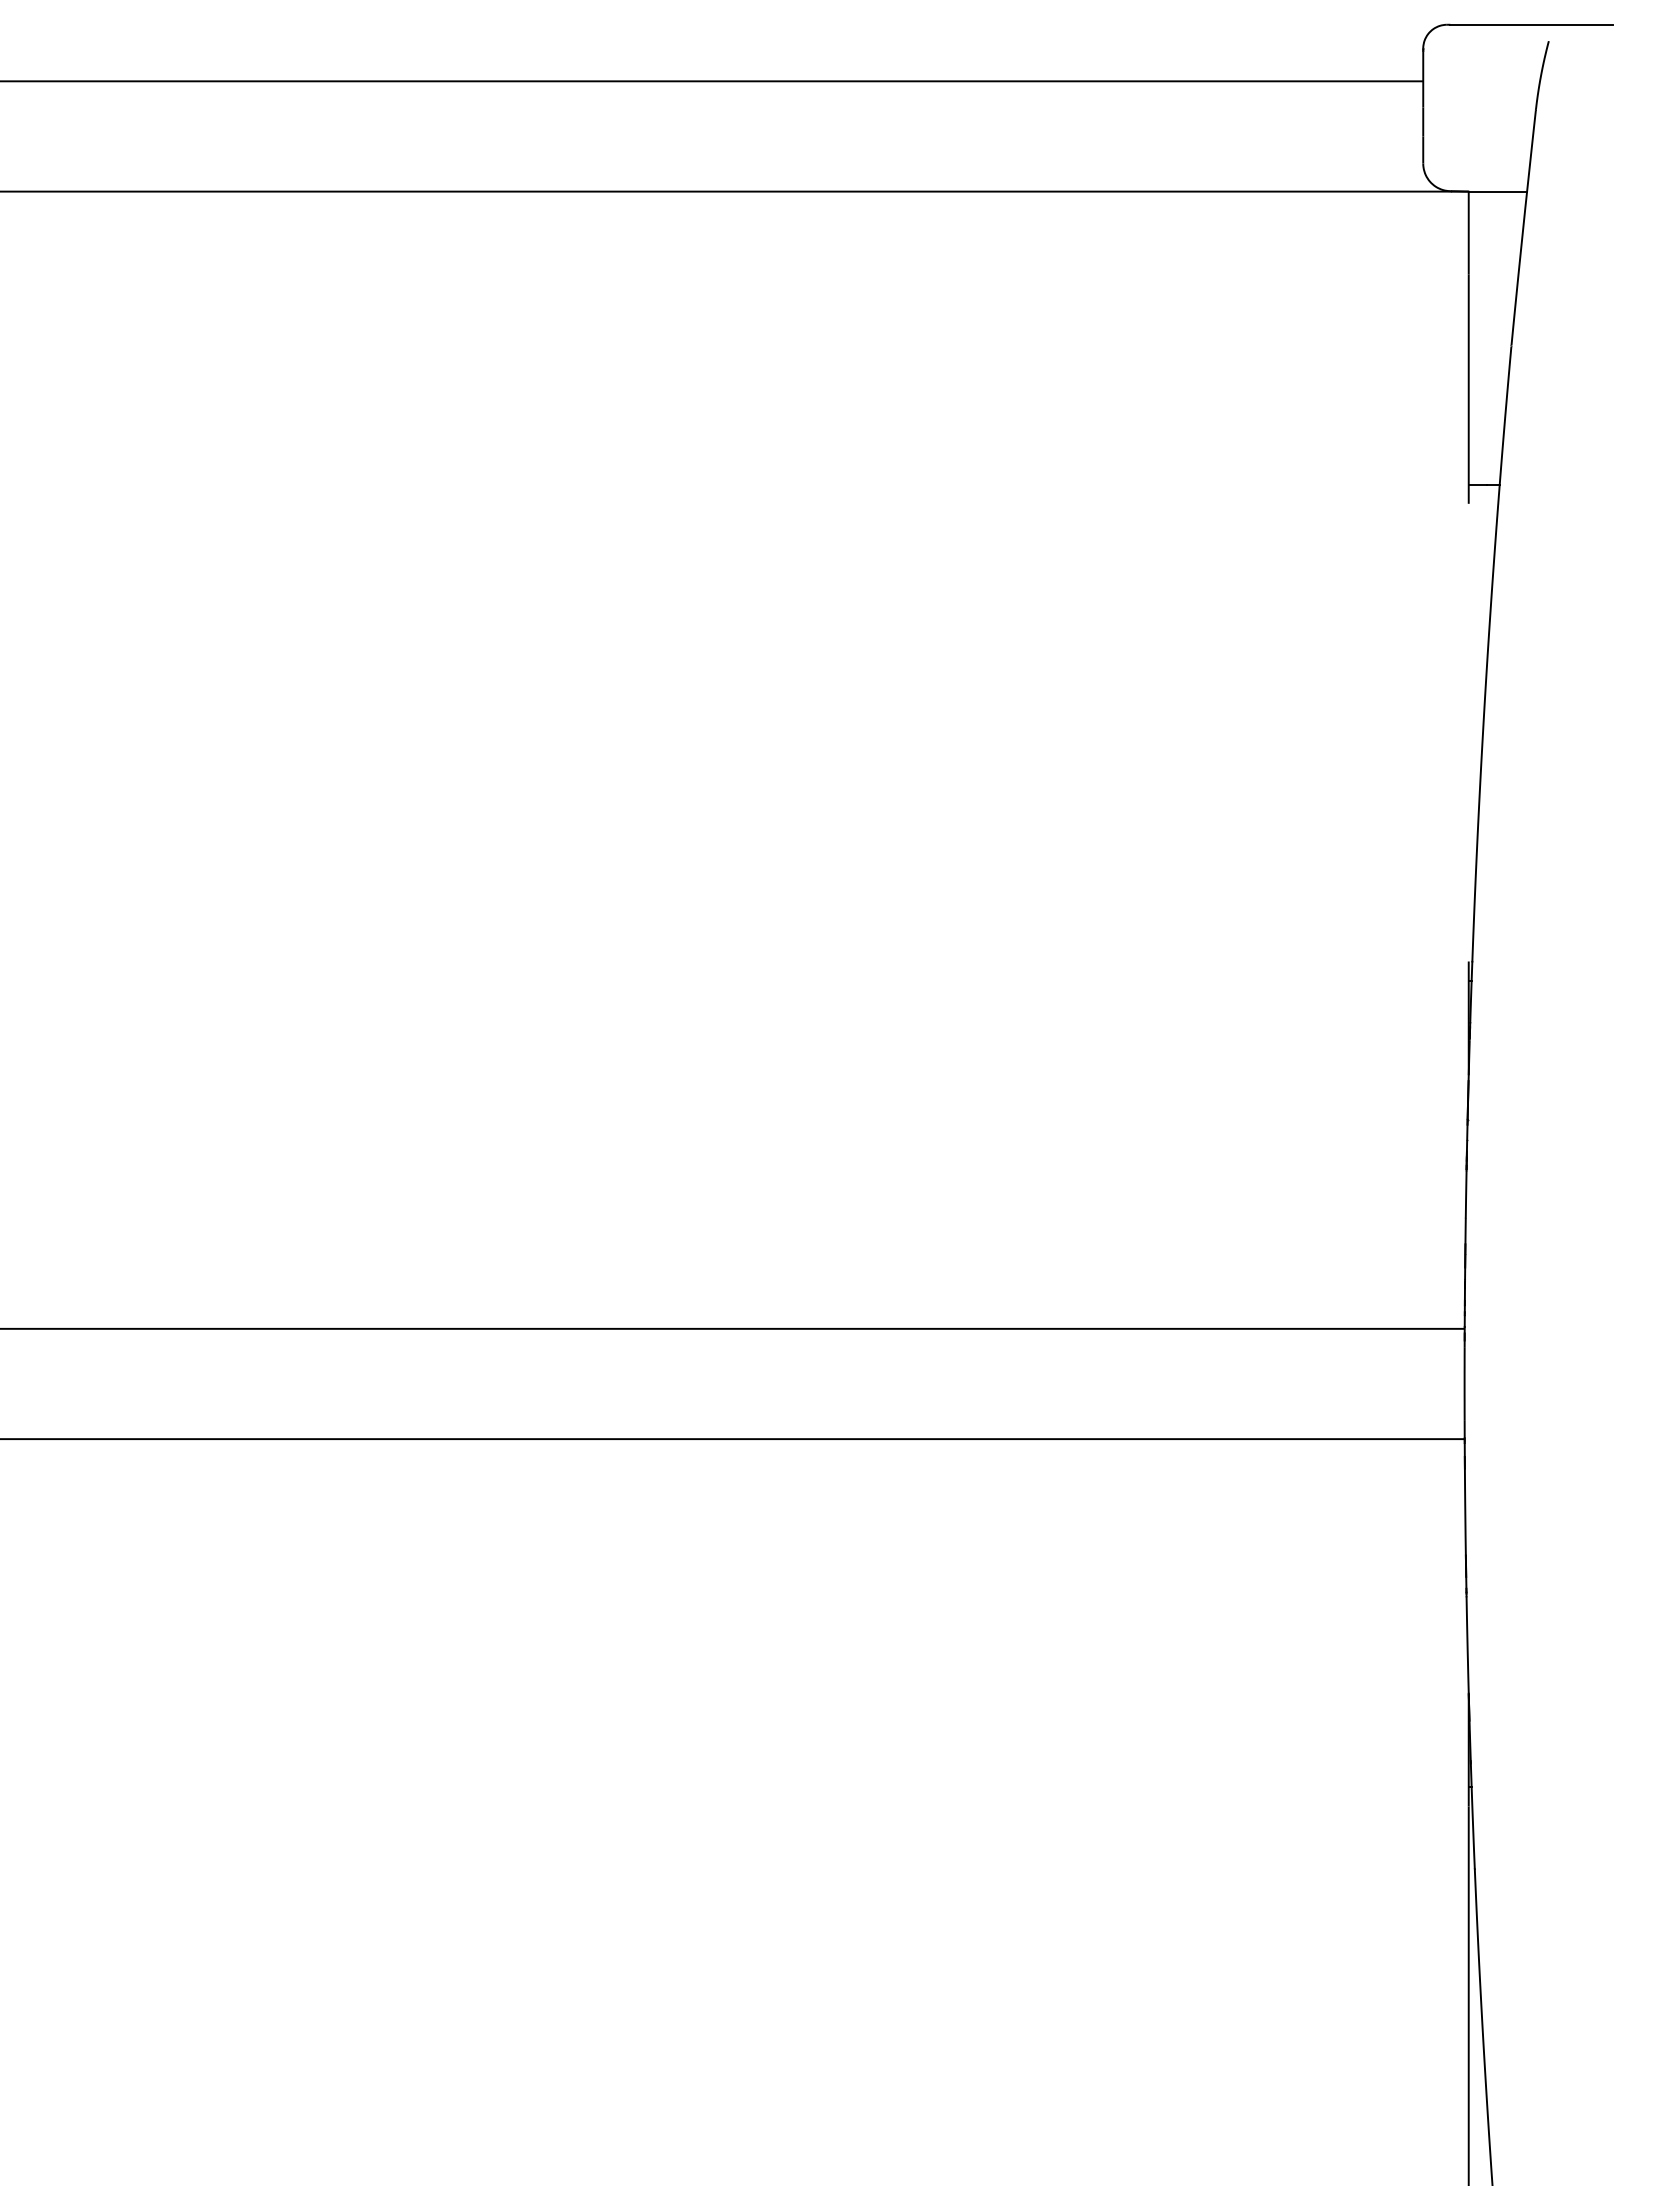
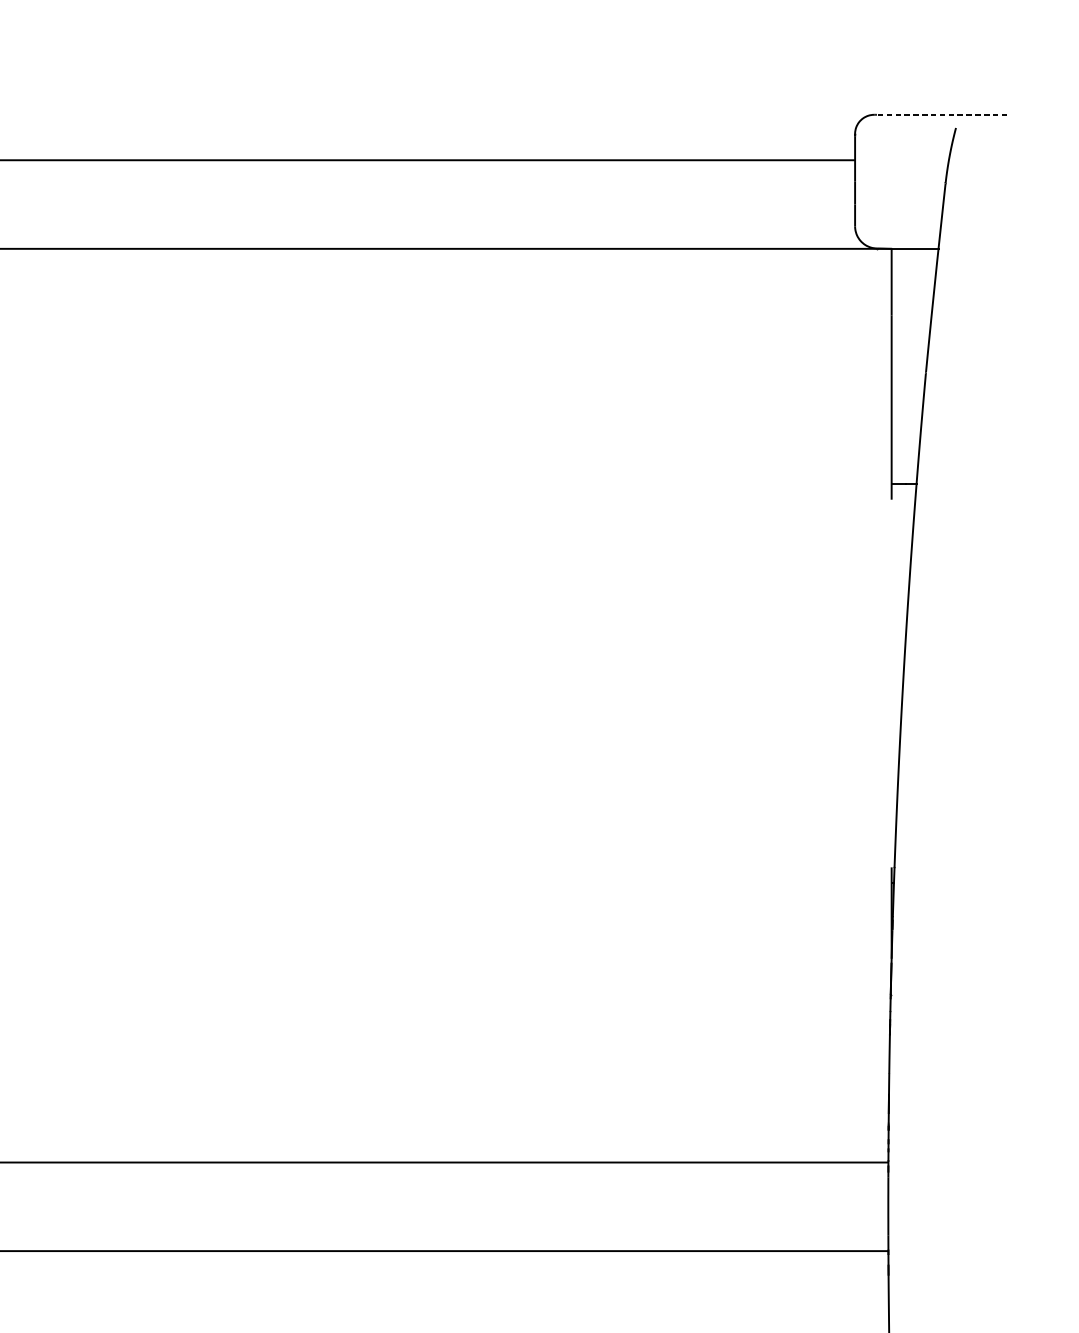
line: (1530, 24) -> (941, 114), solid -> dashed

